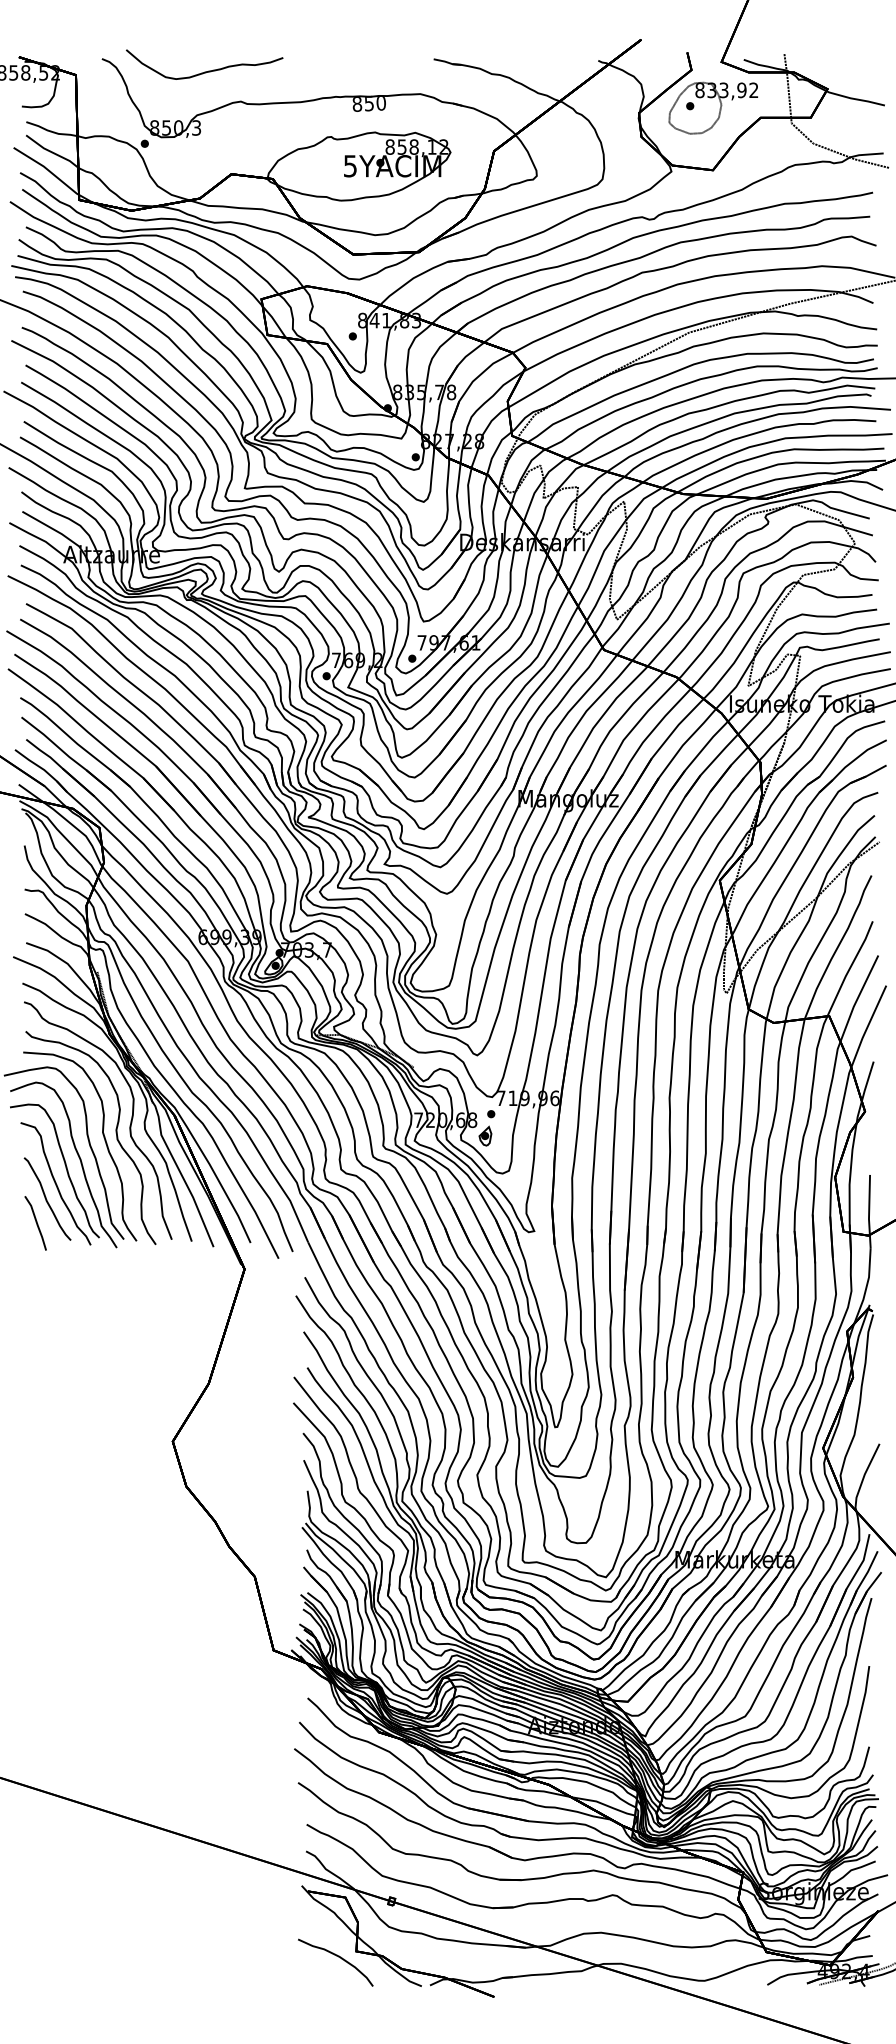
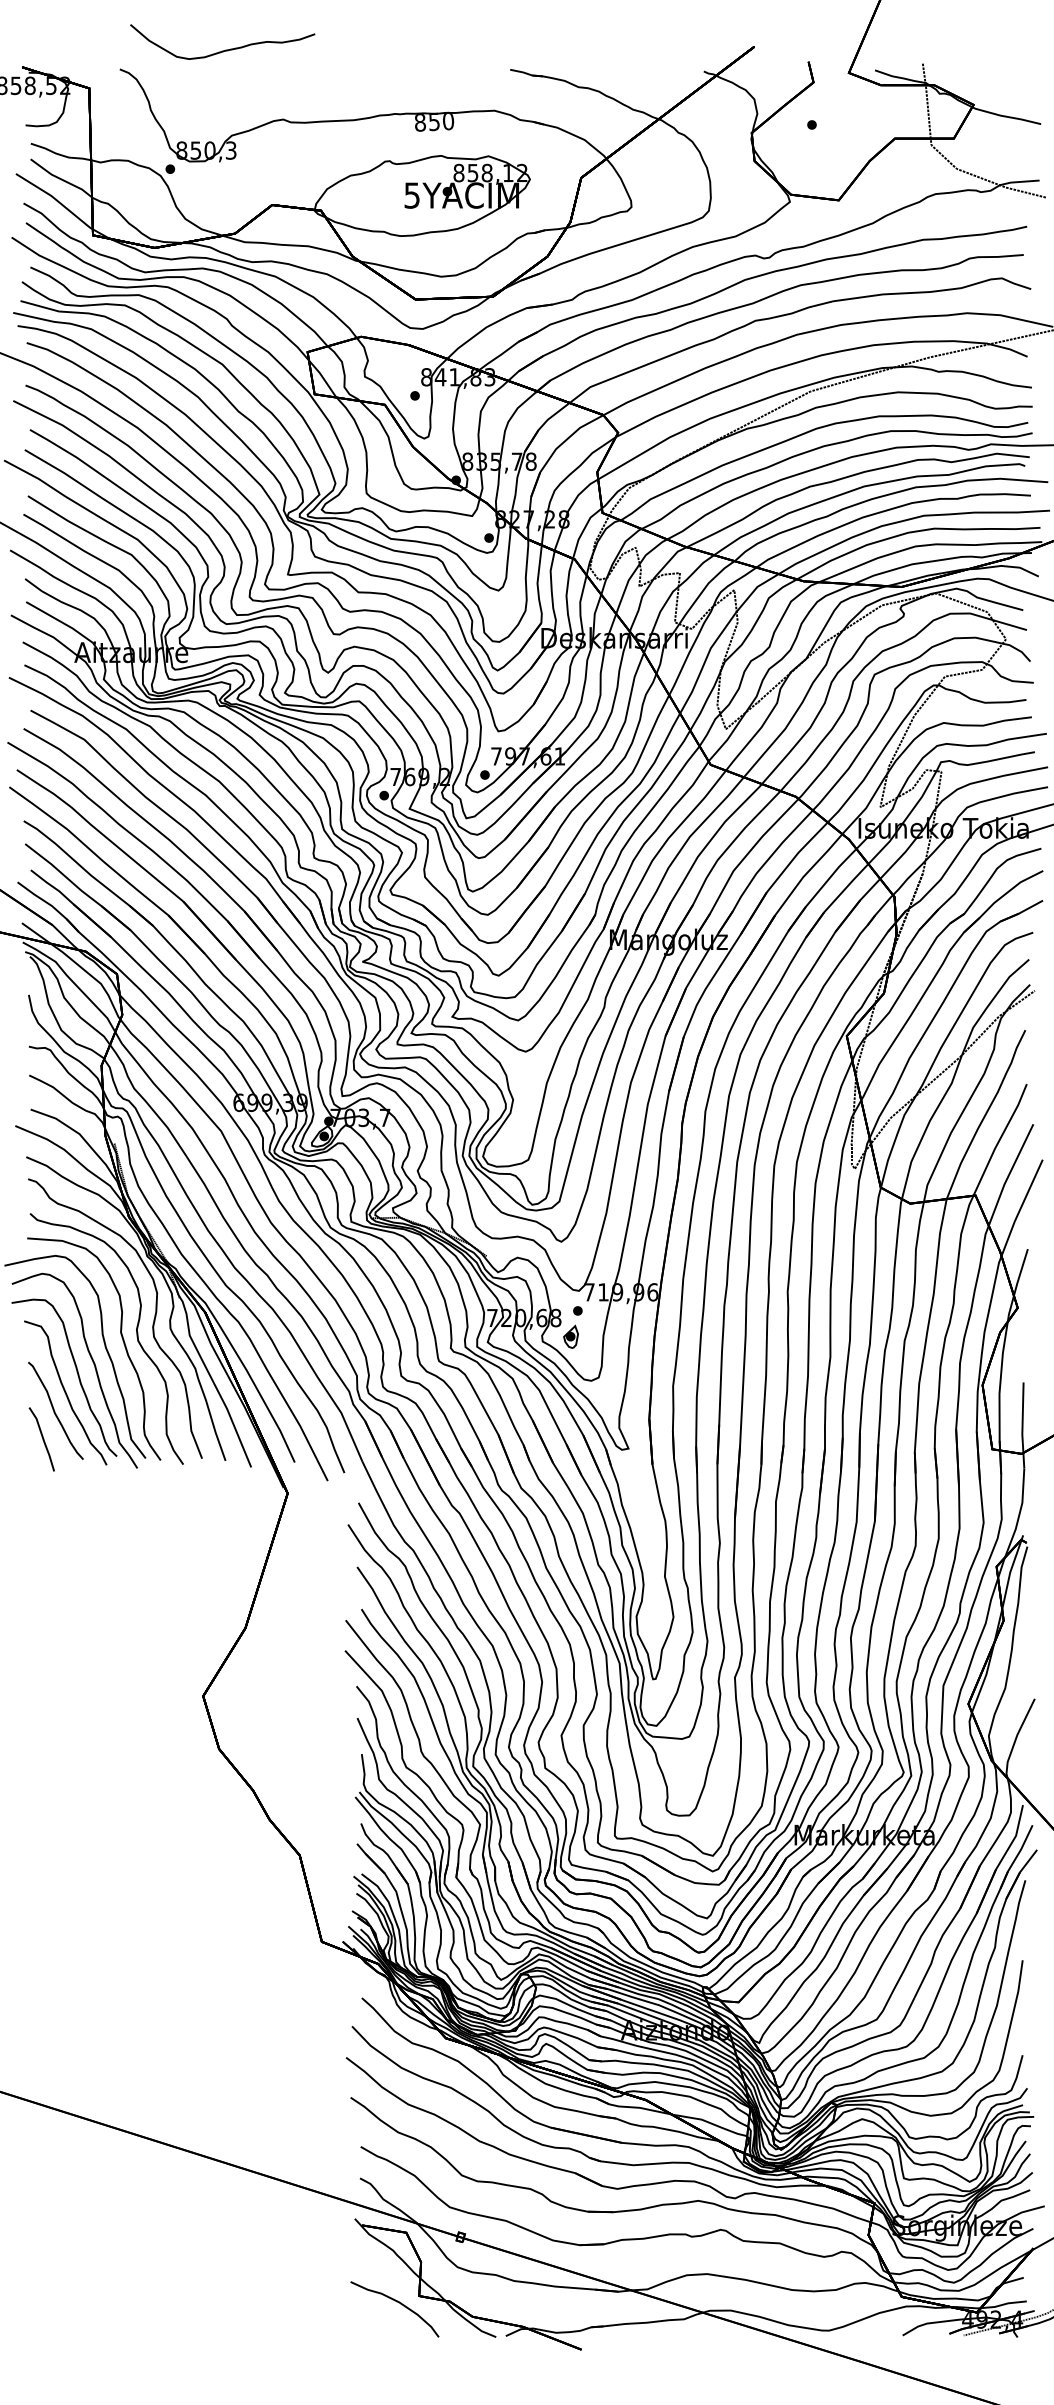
curve: (207, 70) -> (225, 49), moved
part: (712, 108) -> (838, 127), removed

